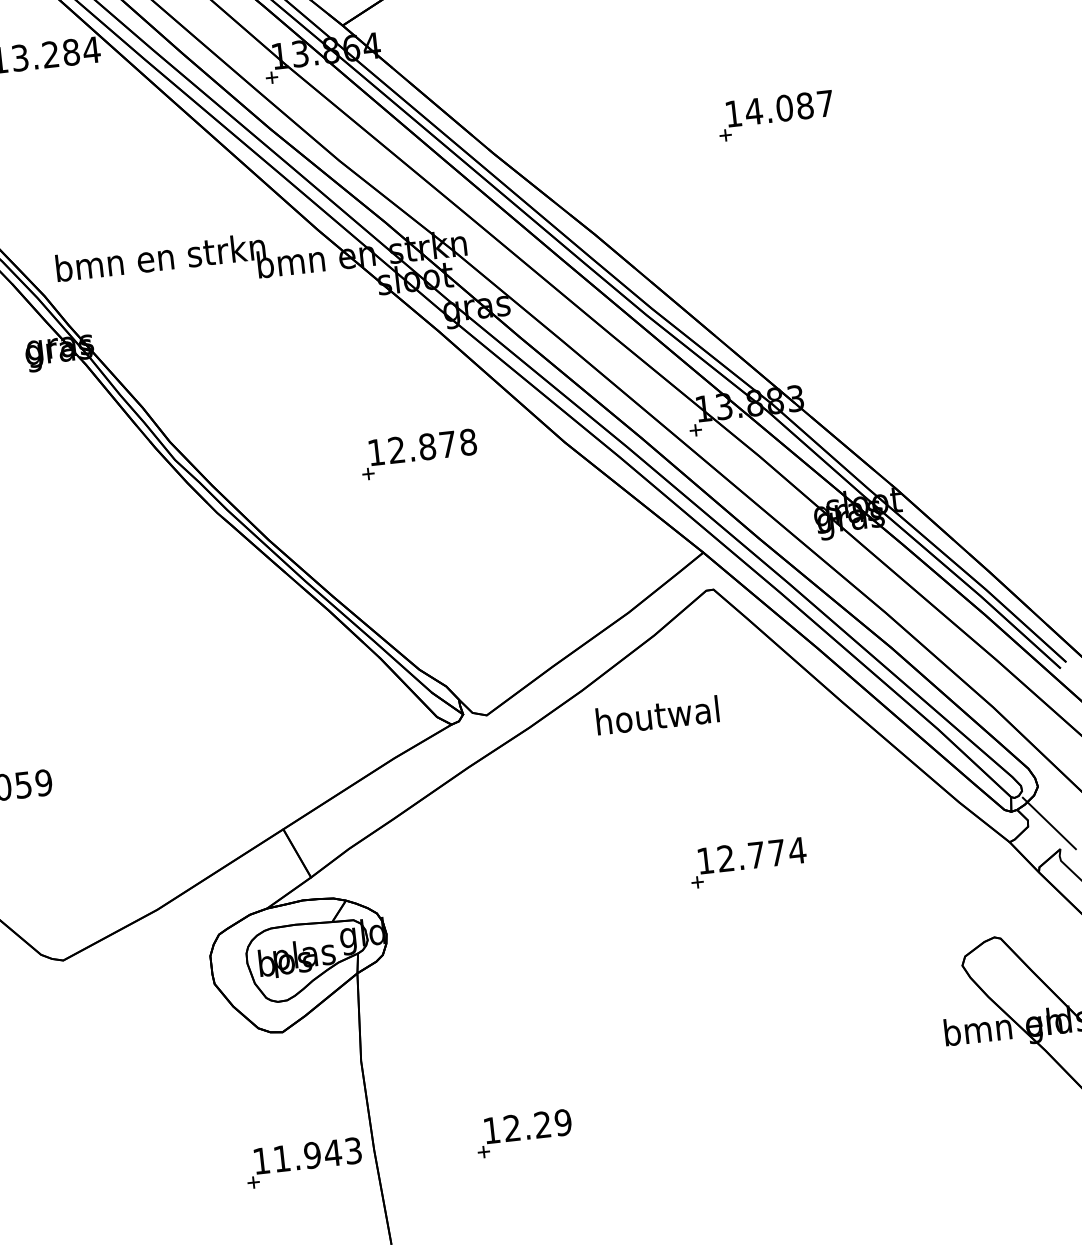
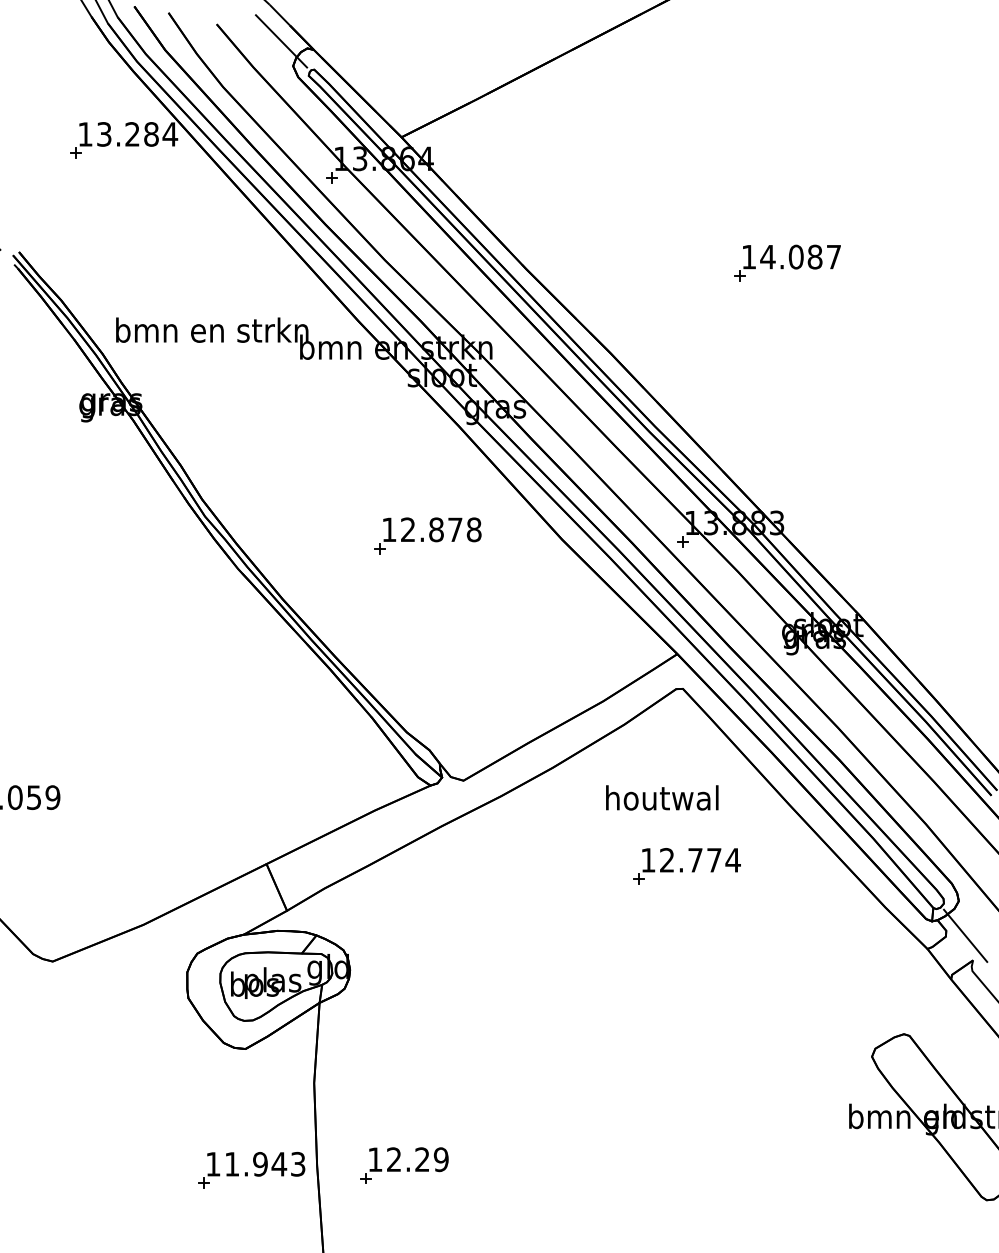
text: (657, 714) -> (662, 797), moved
part: (747, 862) -> (686, 866), moved
part: (524, 1133) -> (404, 1165), moved

